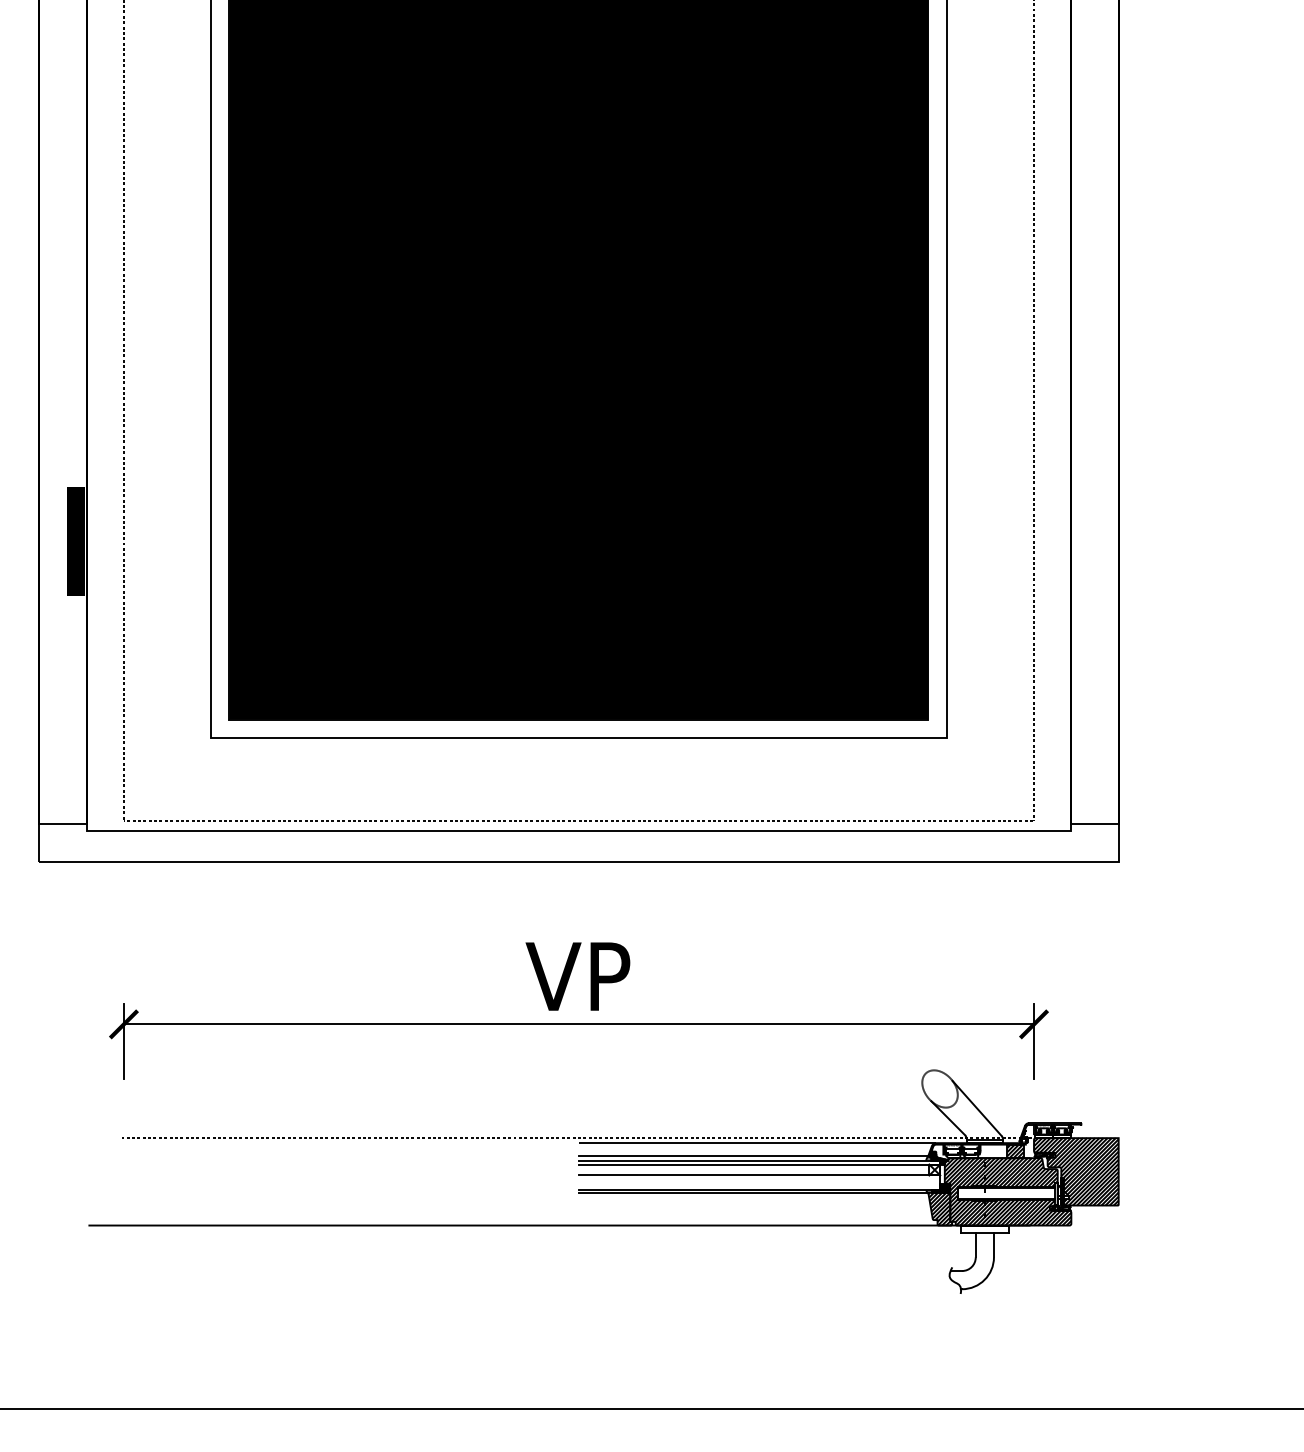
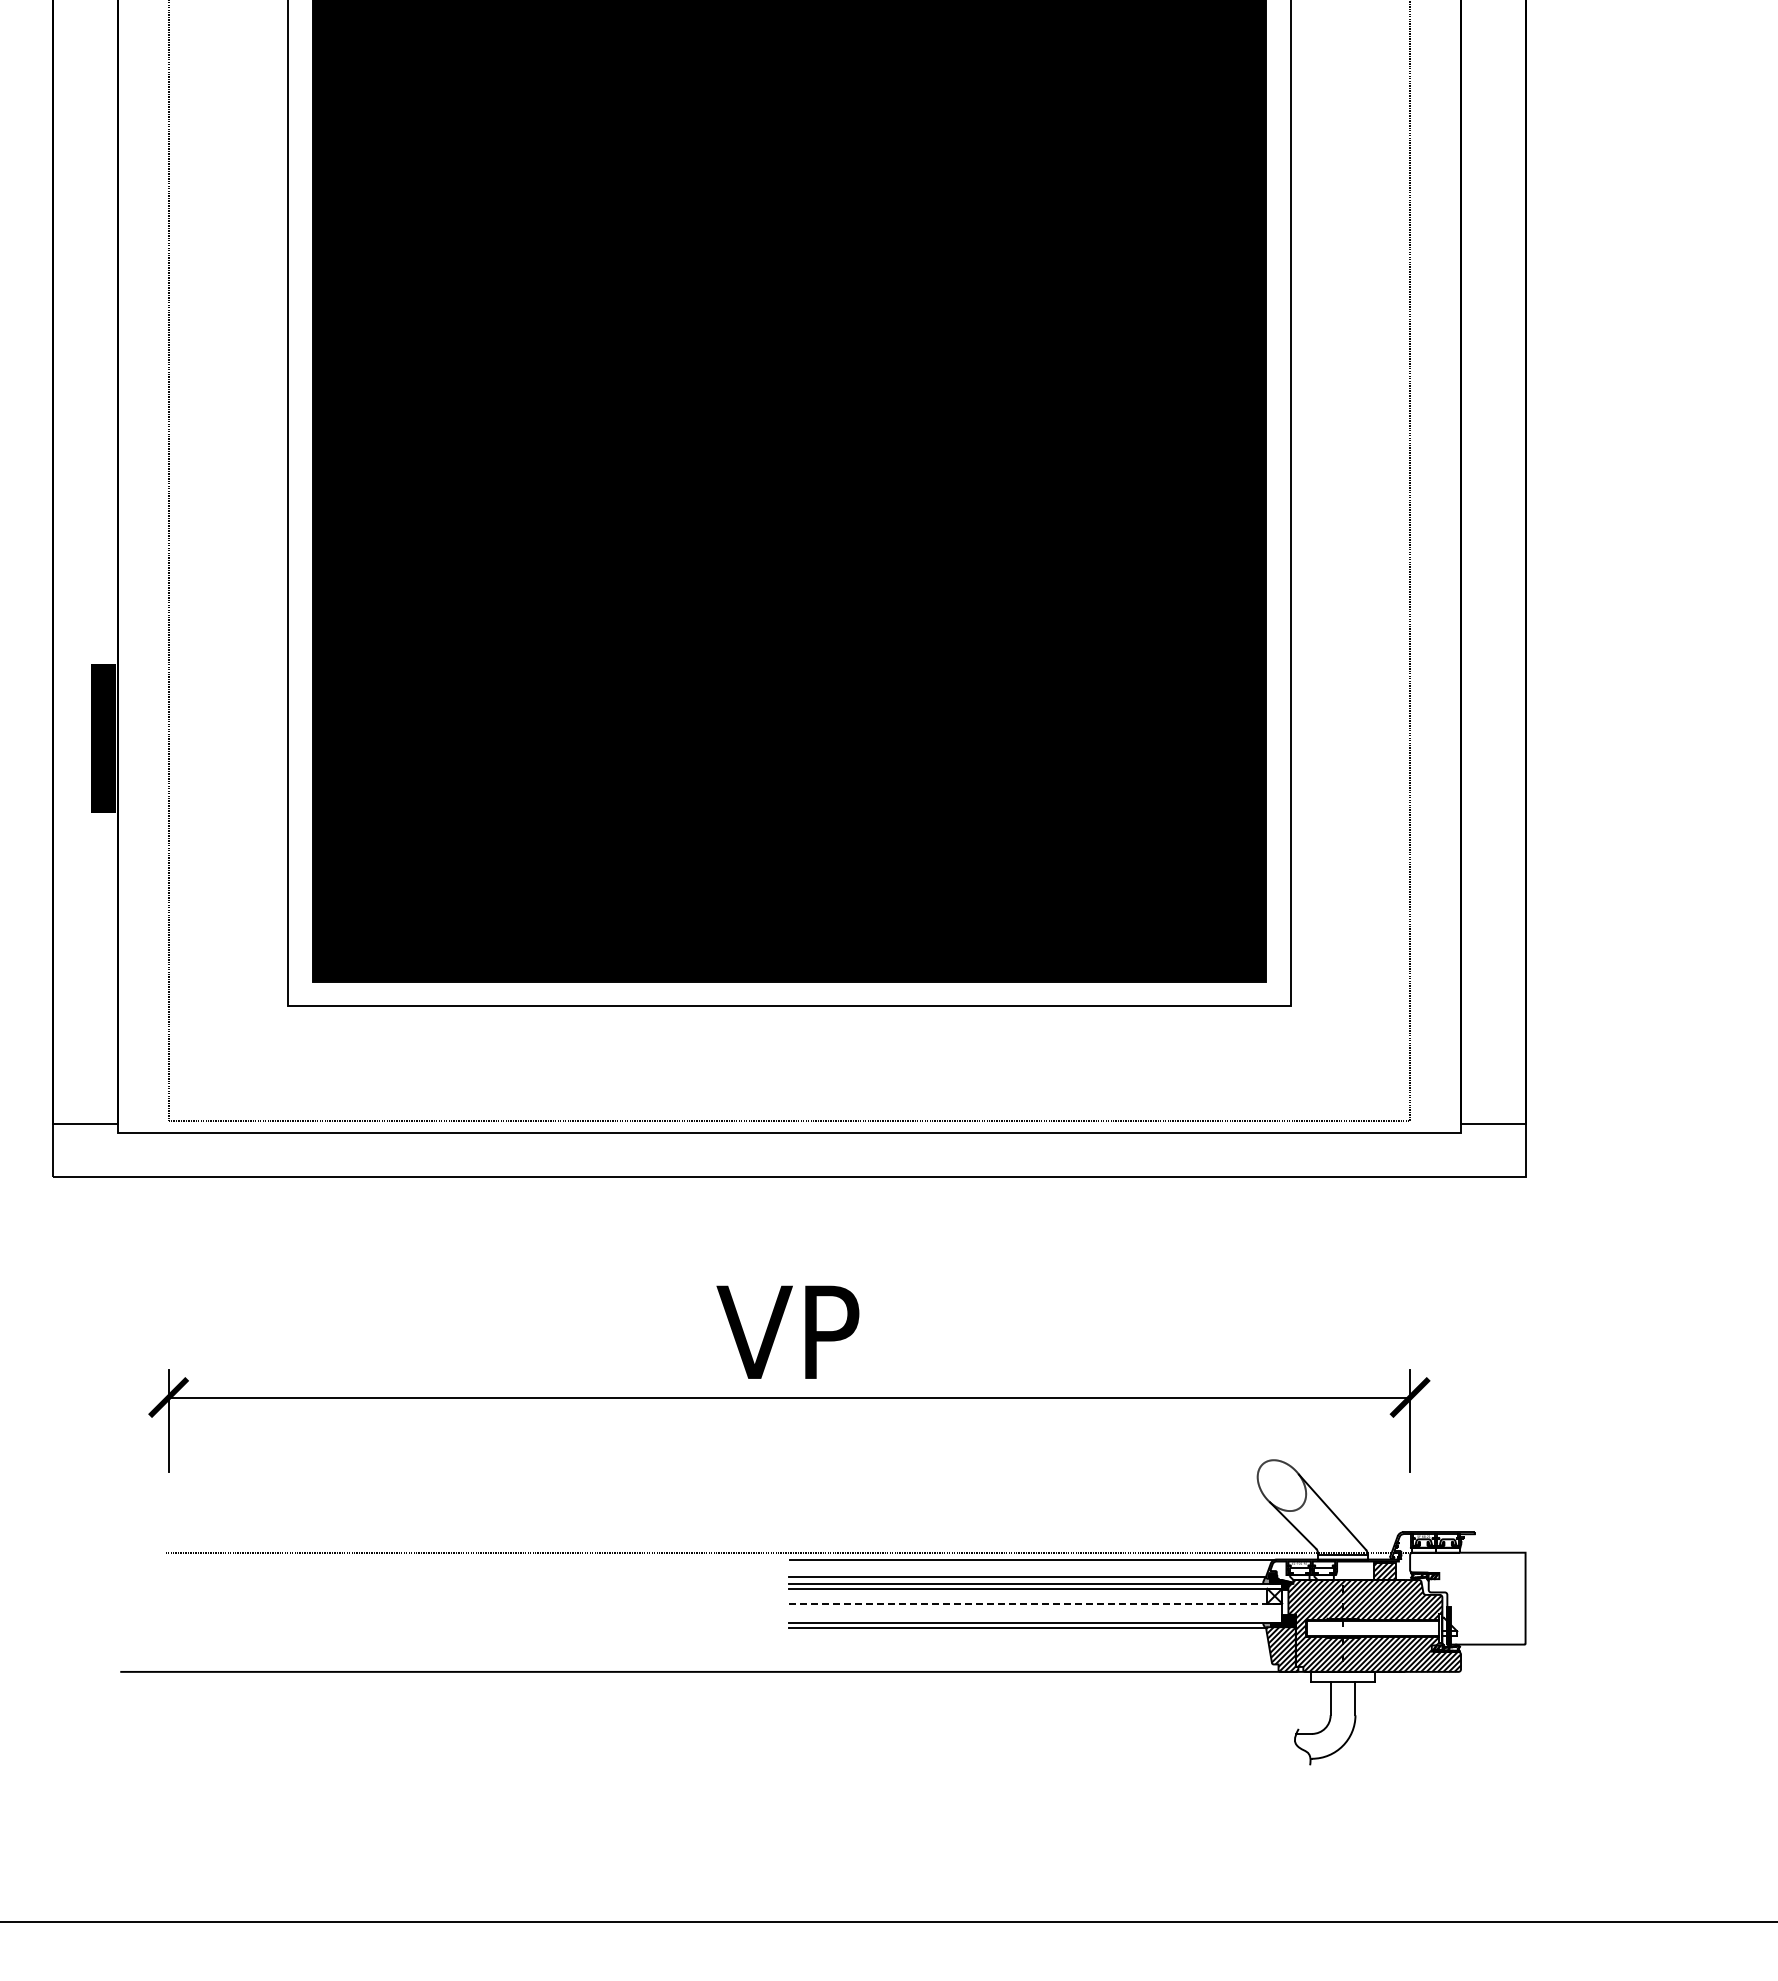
hatch: (1076, 1171) -> (1467, 1598), removed
line: (760, 1175) -> (1036, 1603), solid -> dashed

